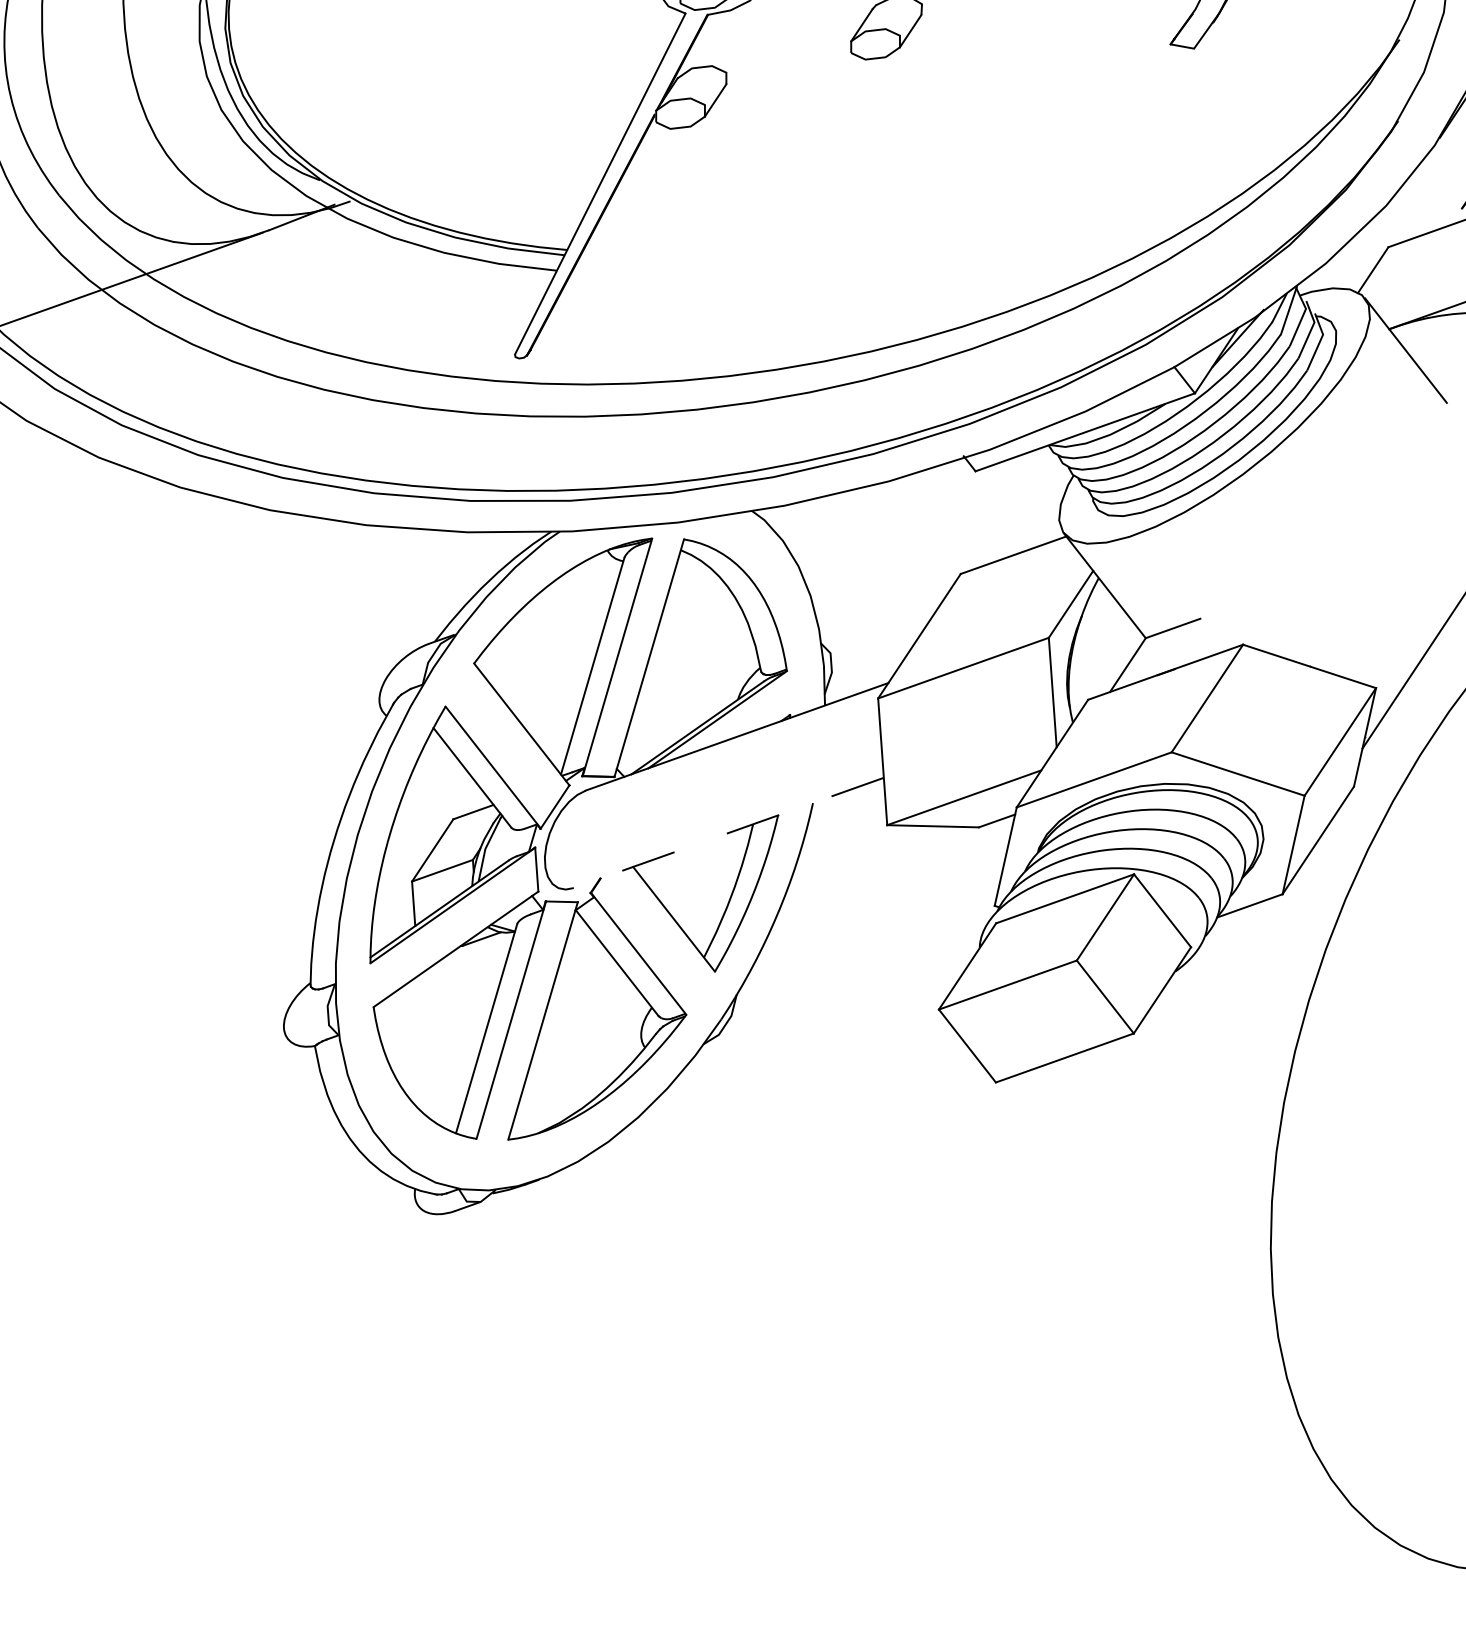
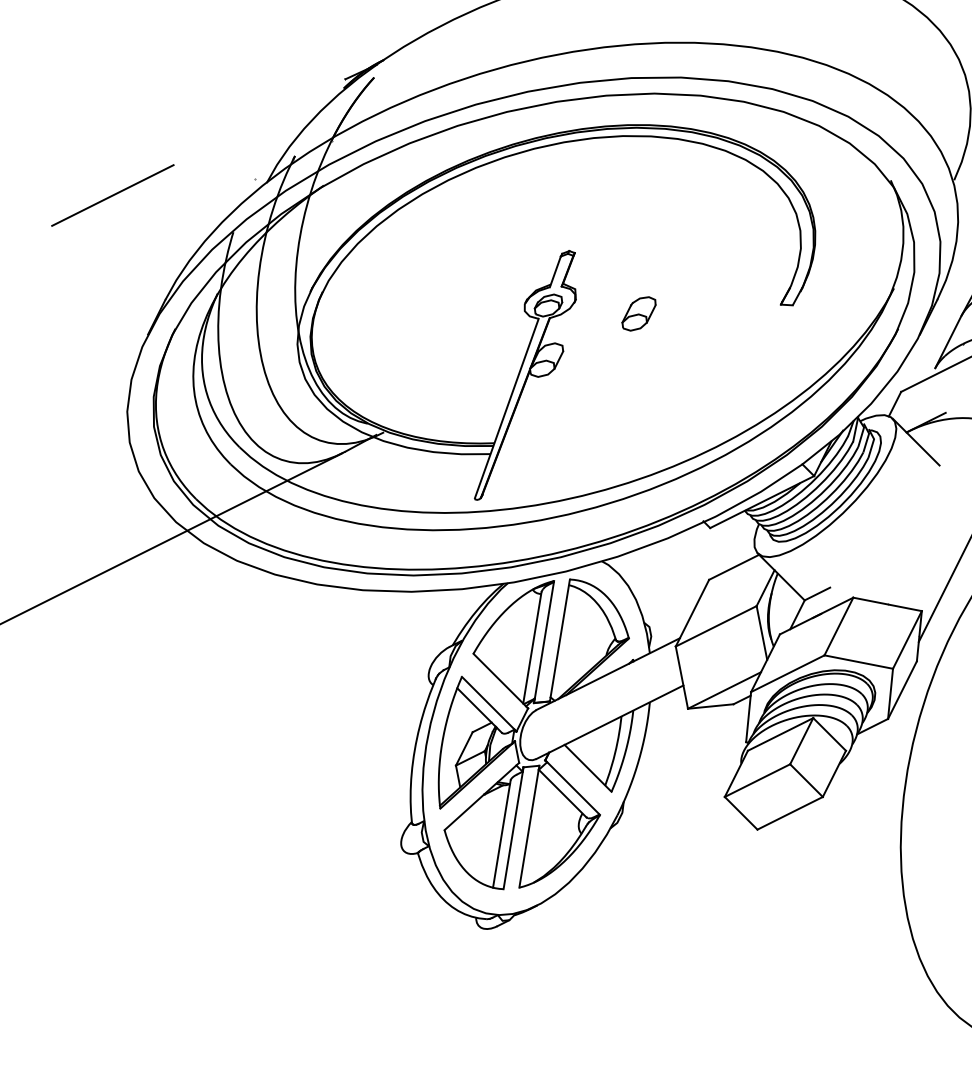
line: (727, 833) -> (609, 722), dashed -> solid

